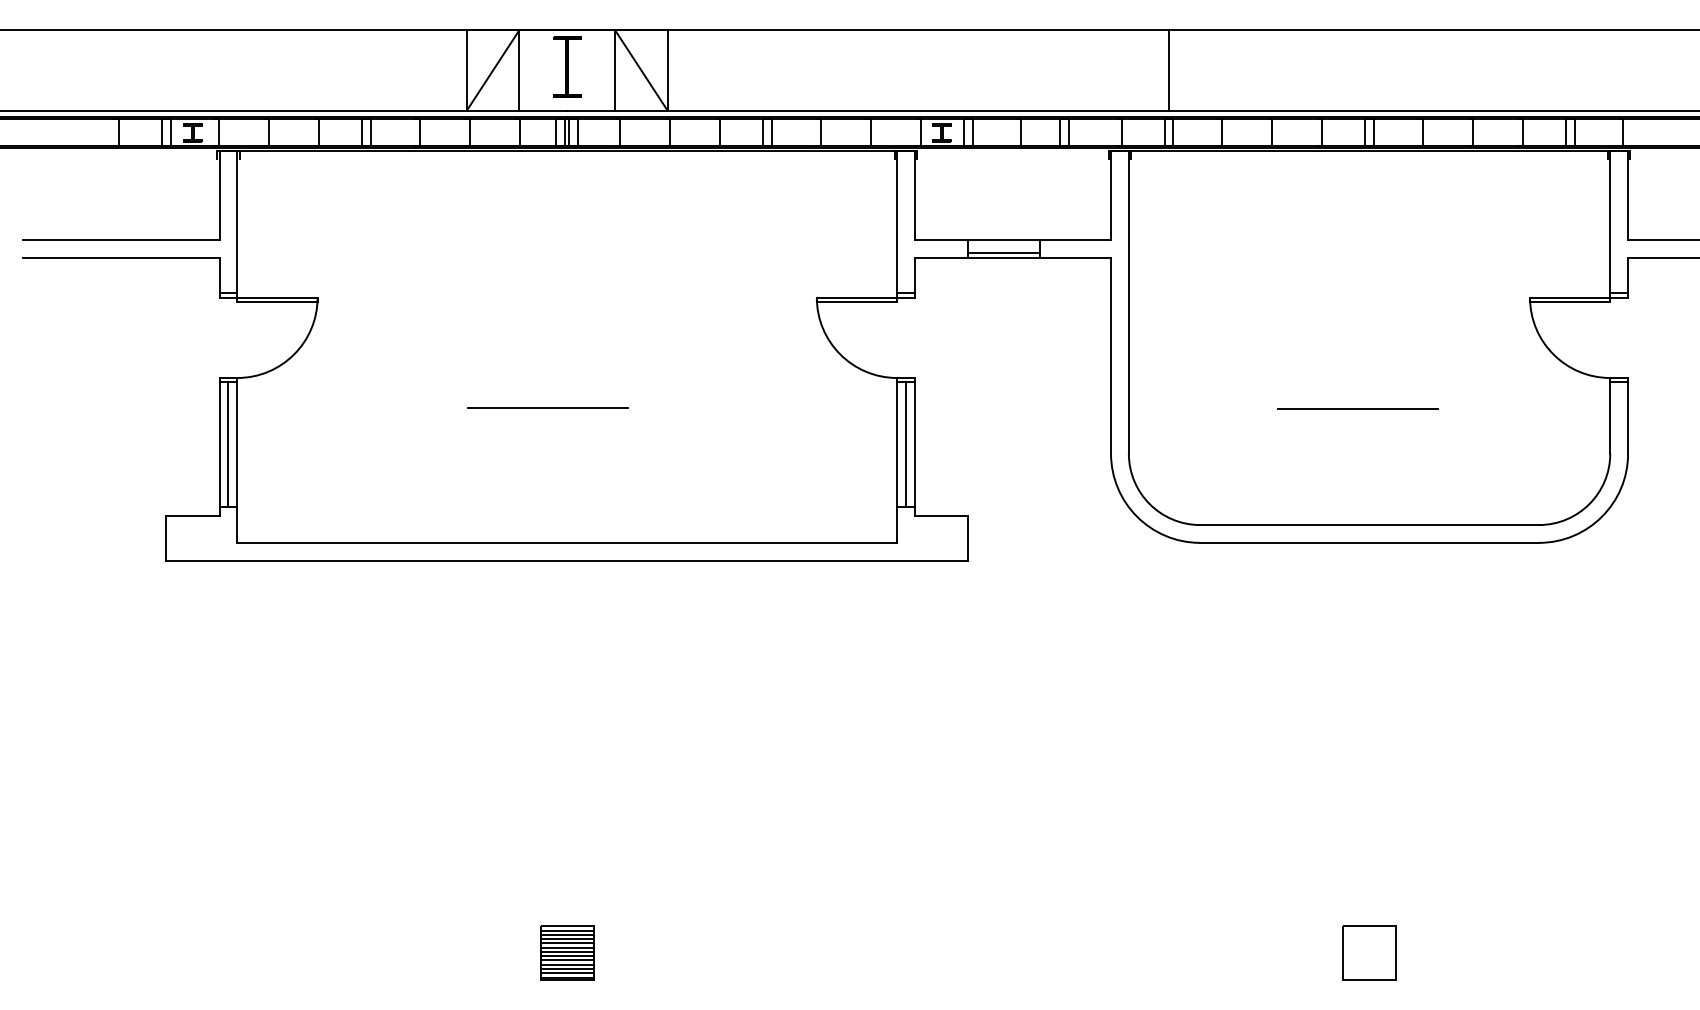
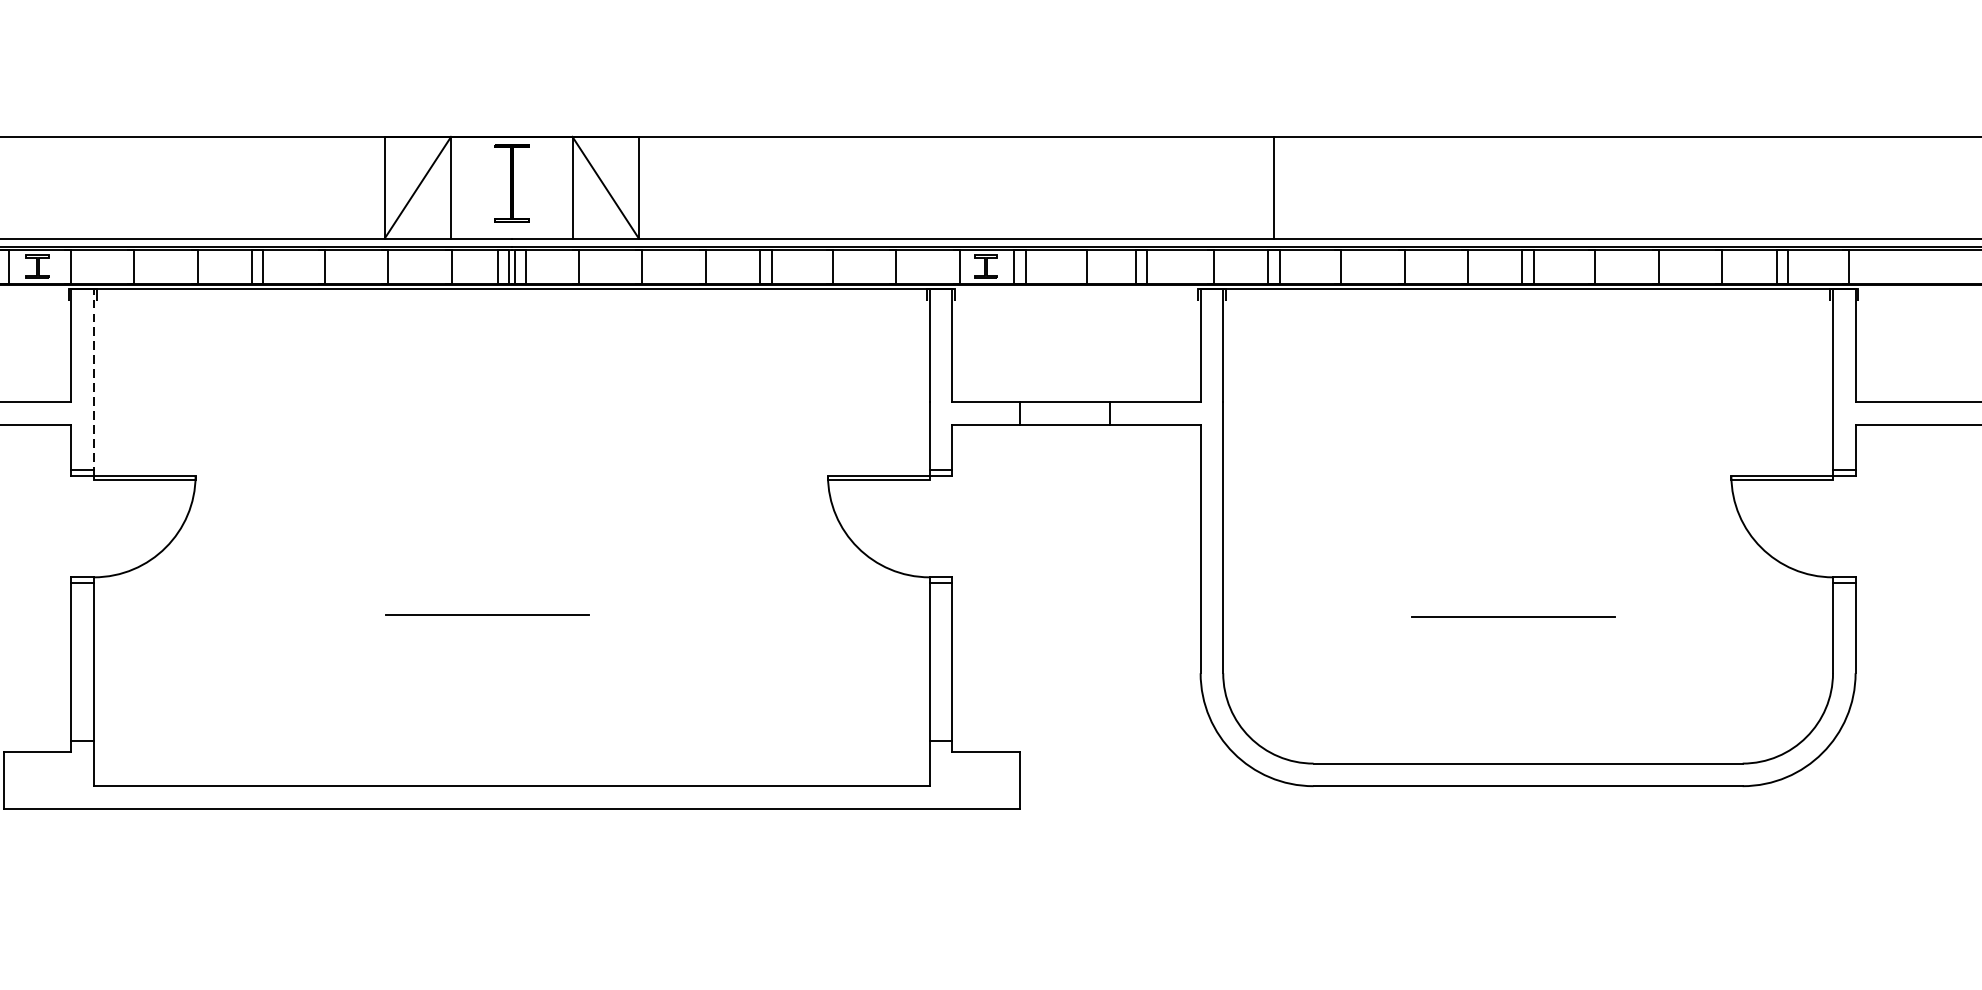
line: (237, 224) -> (94, 382), solid -> dashed
line: (1003, 253) -> (1064, 419), removed
line: (228, 444) -> (82, 661), removed
line: (906, 444) -> (941, 661), removed

